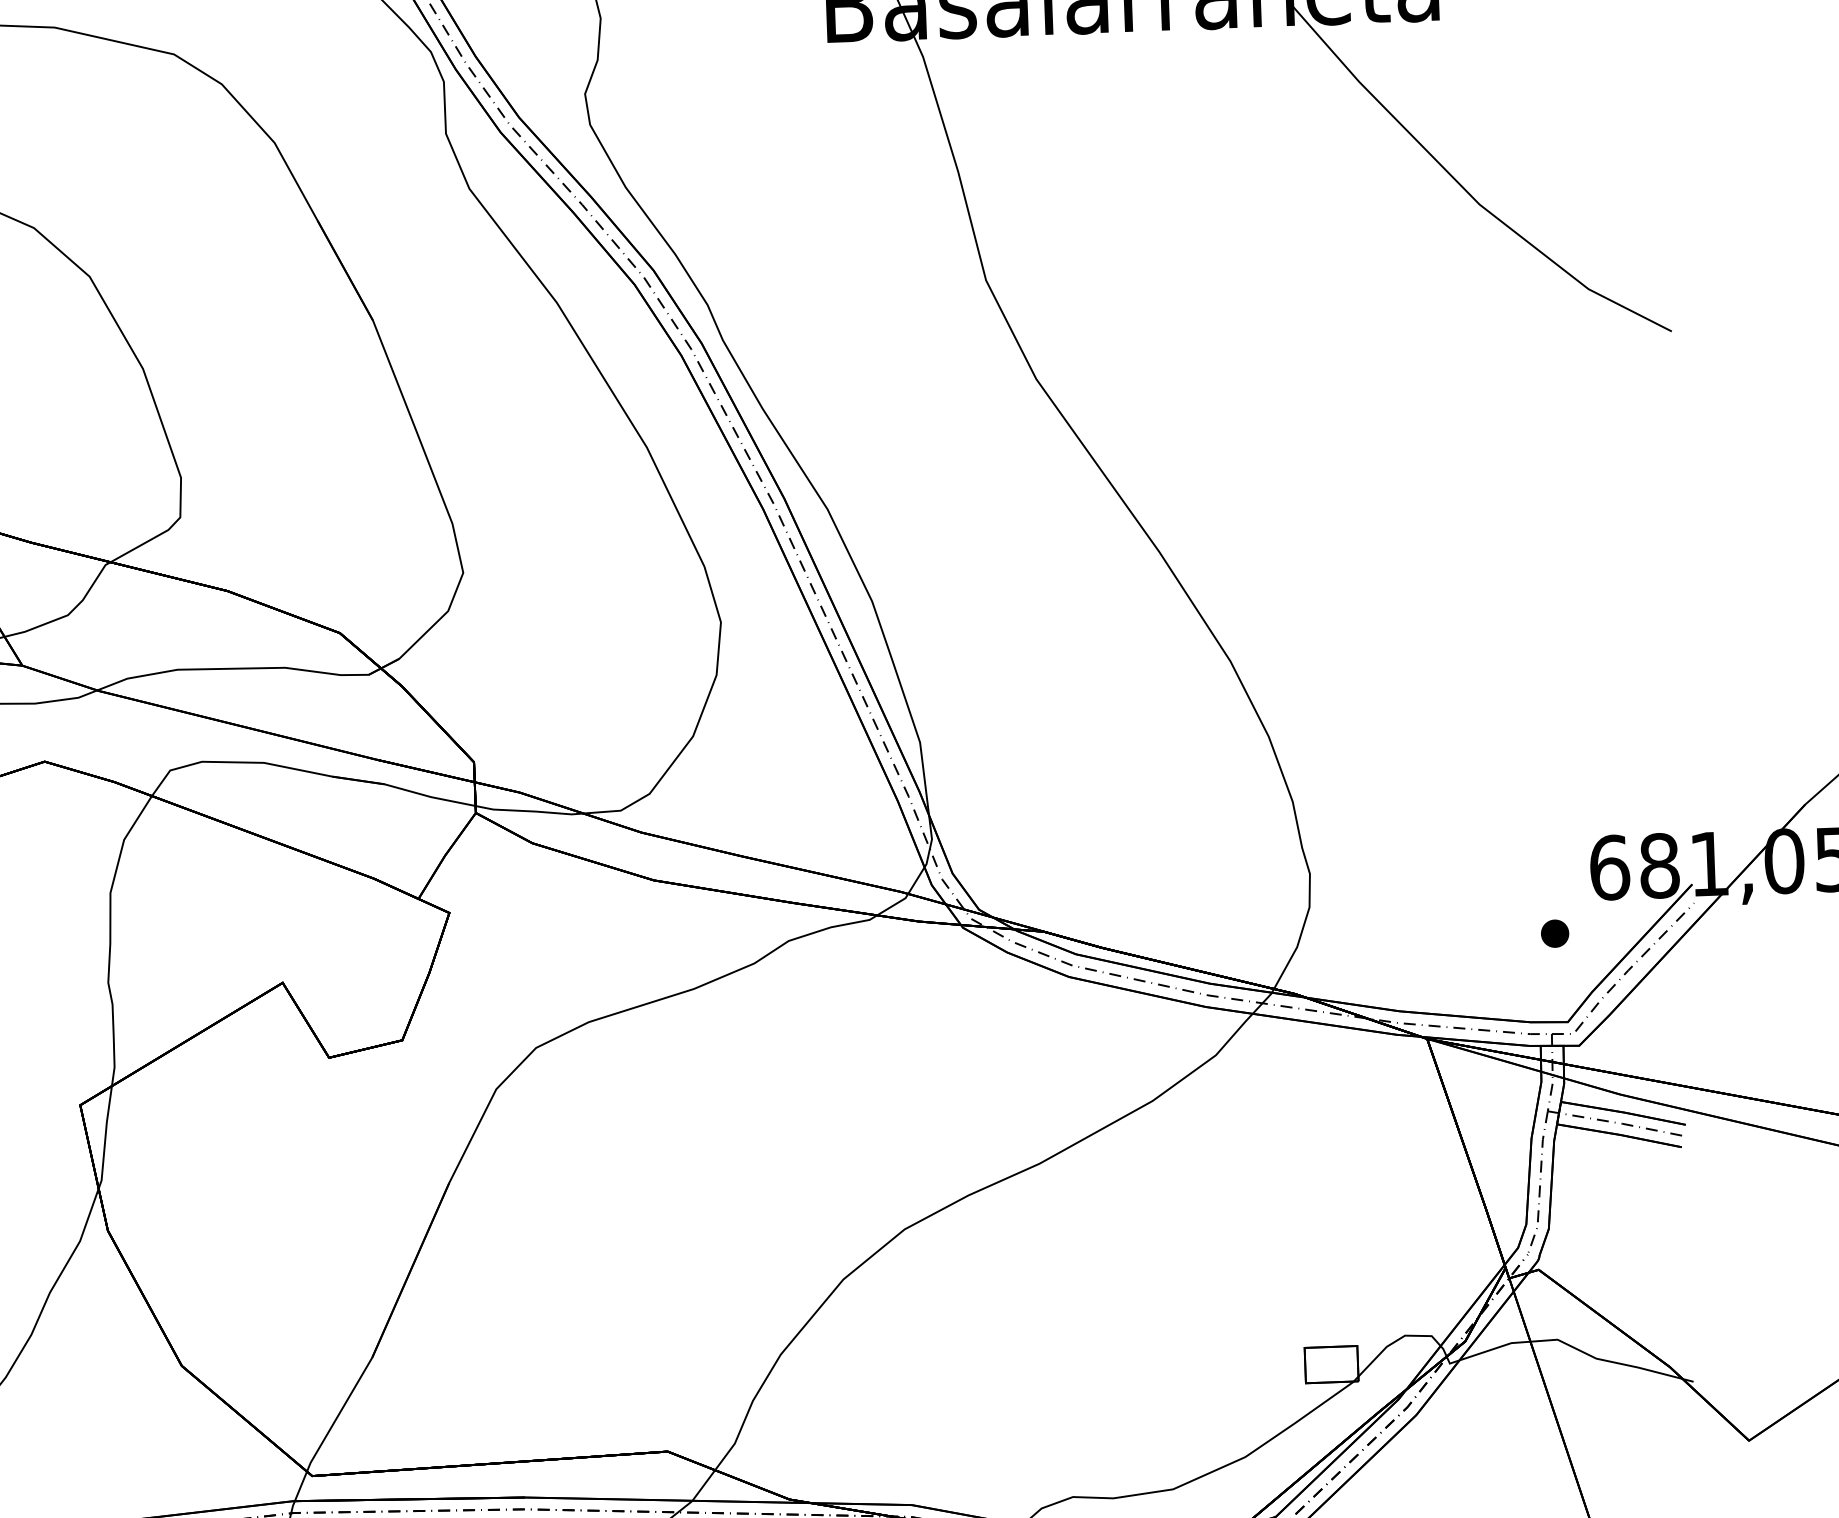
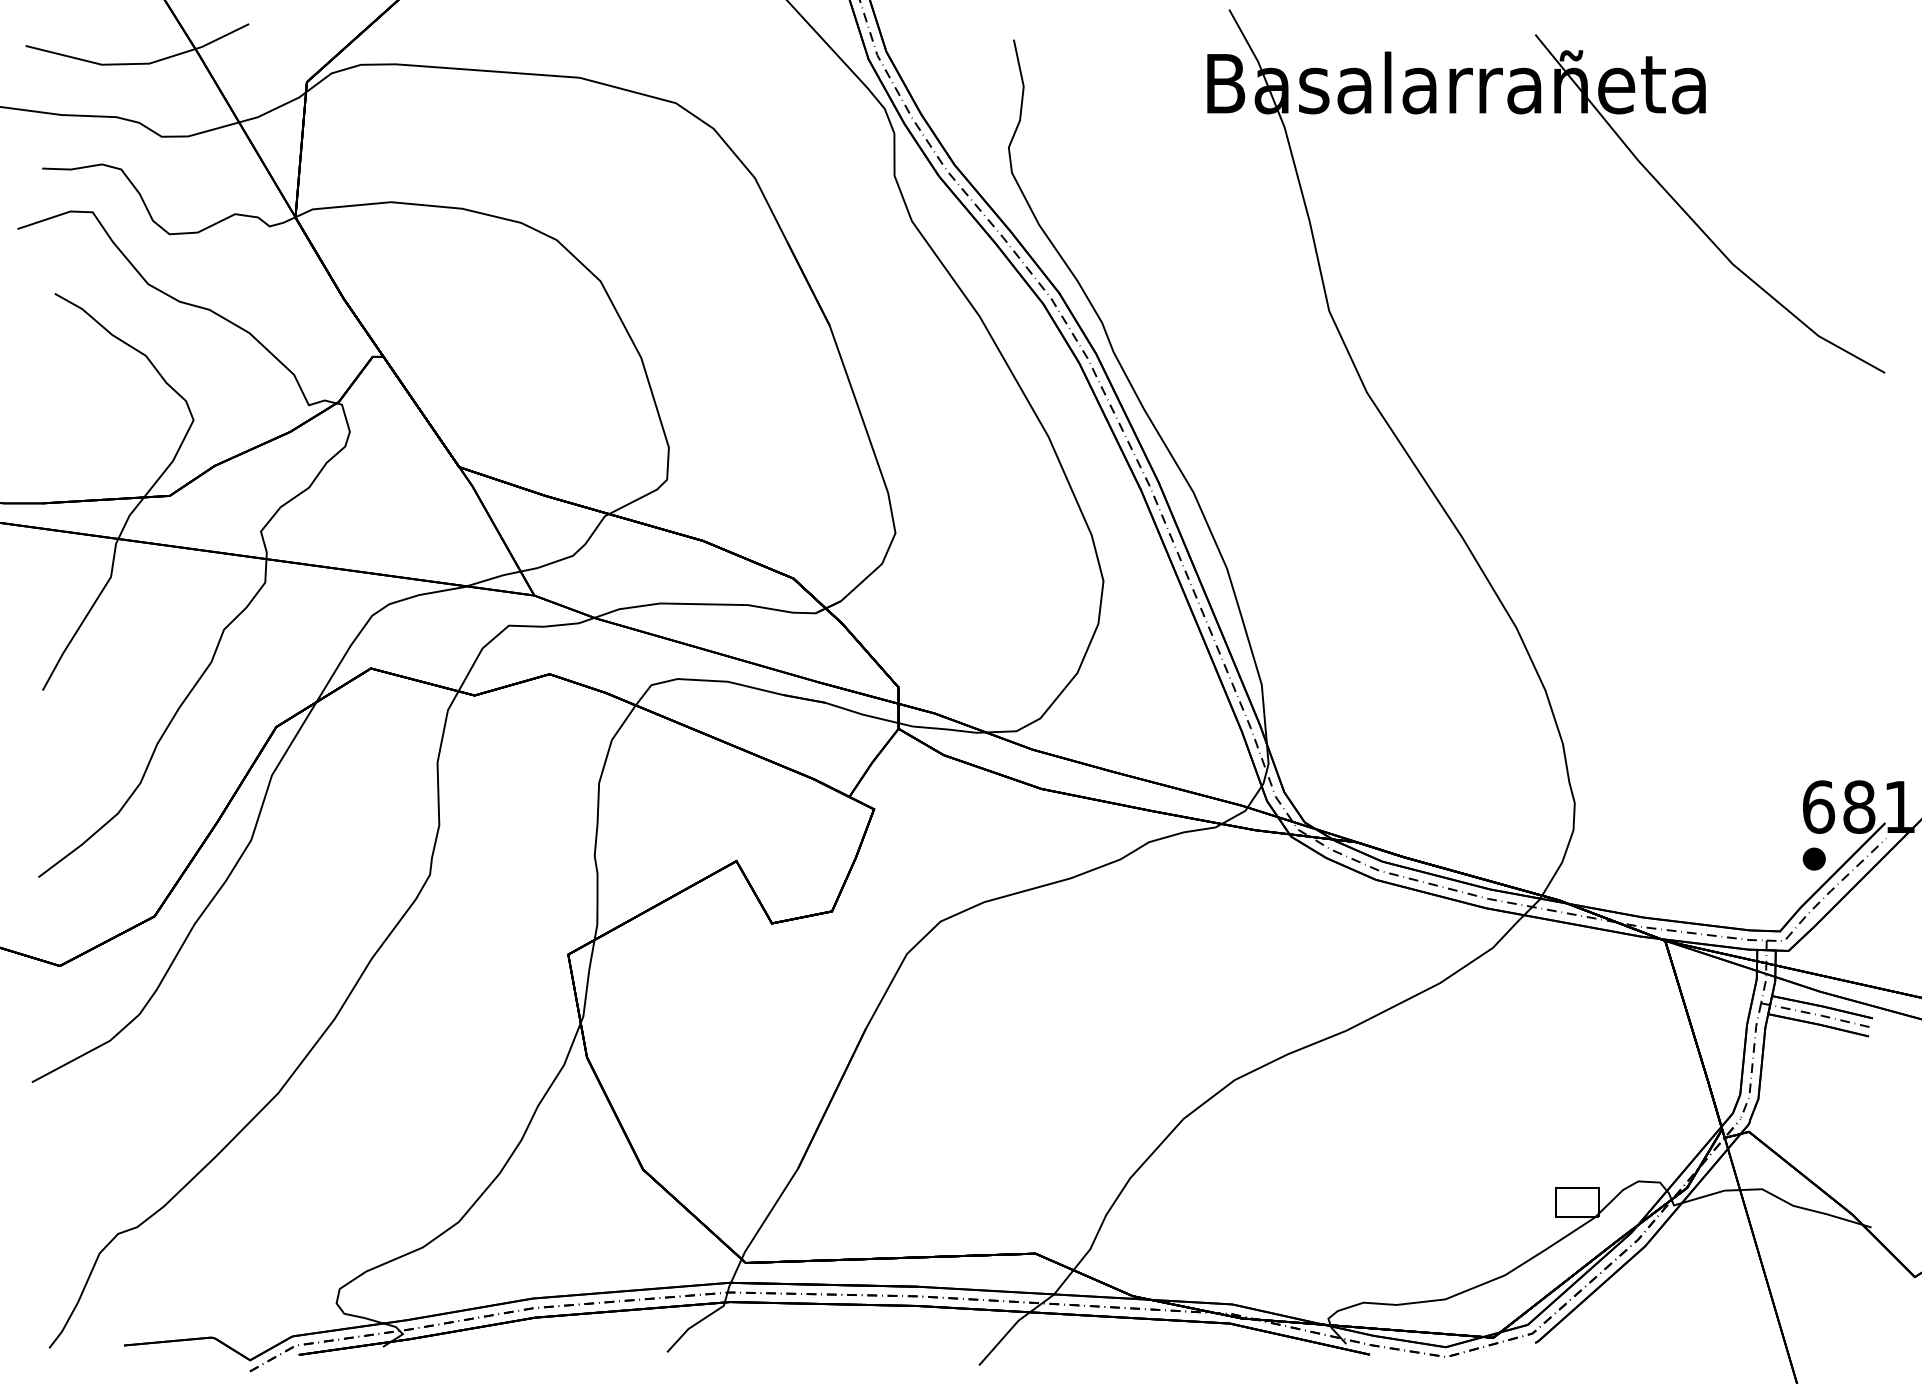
part: (1554, 932) -> (1813, 858), moved

